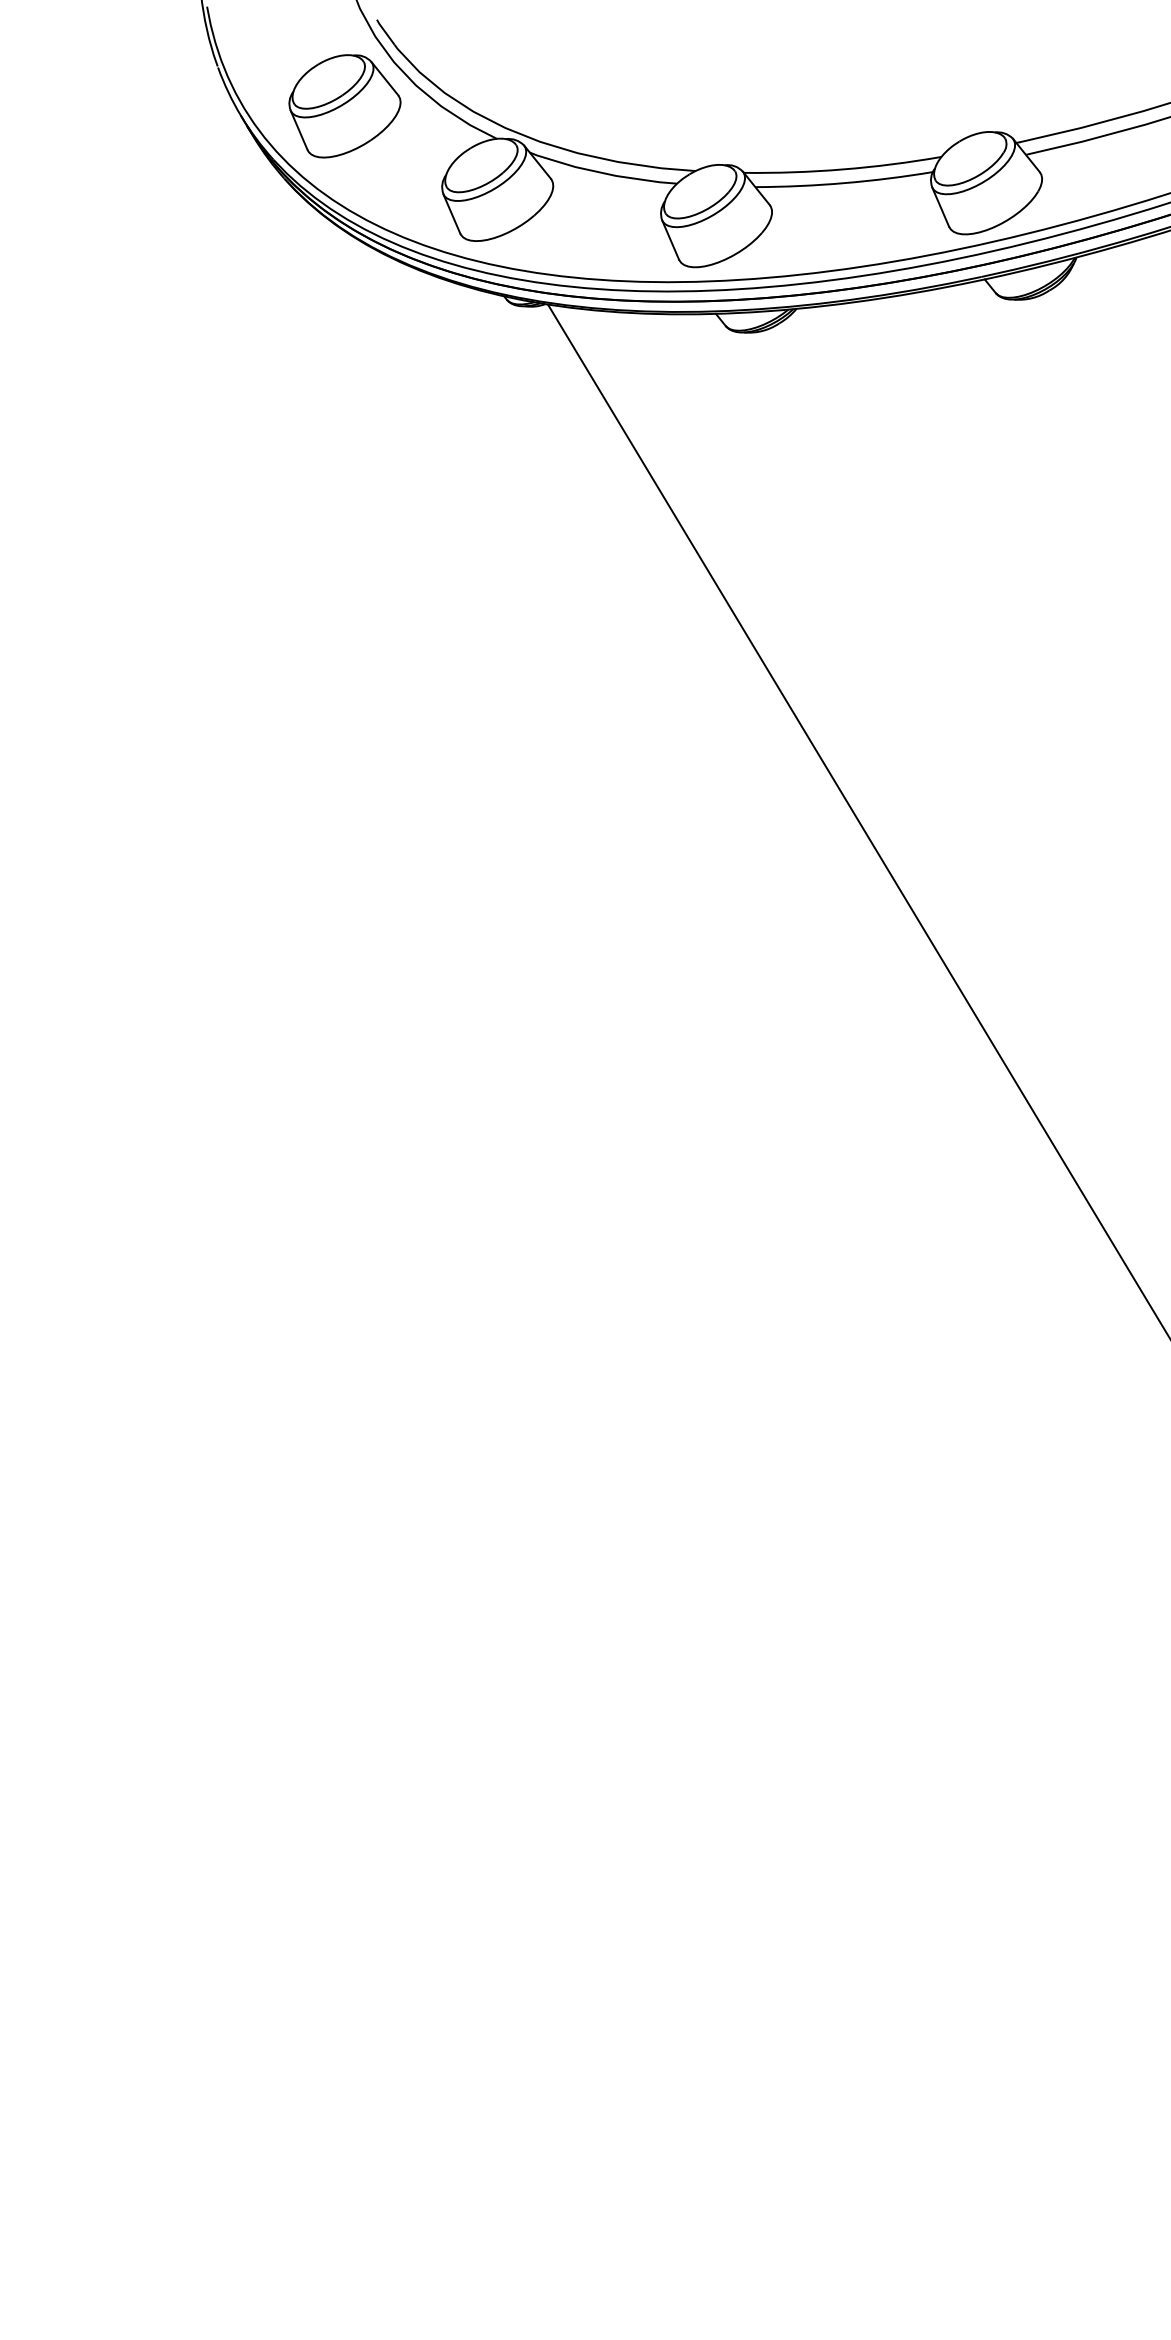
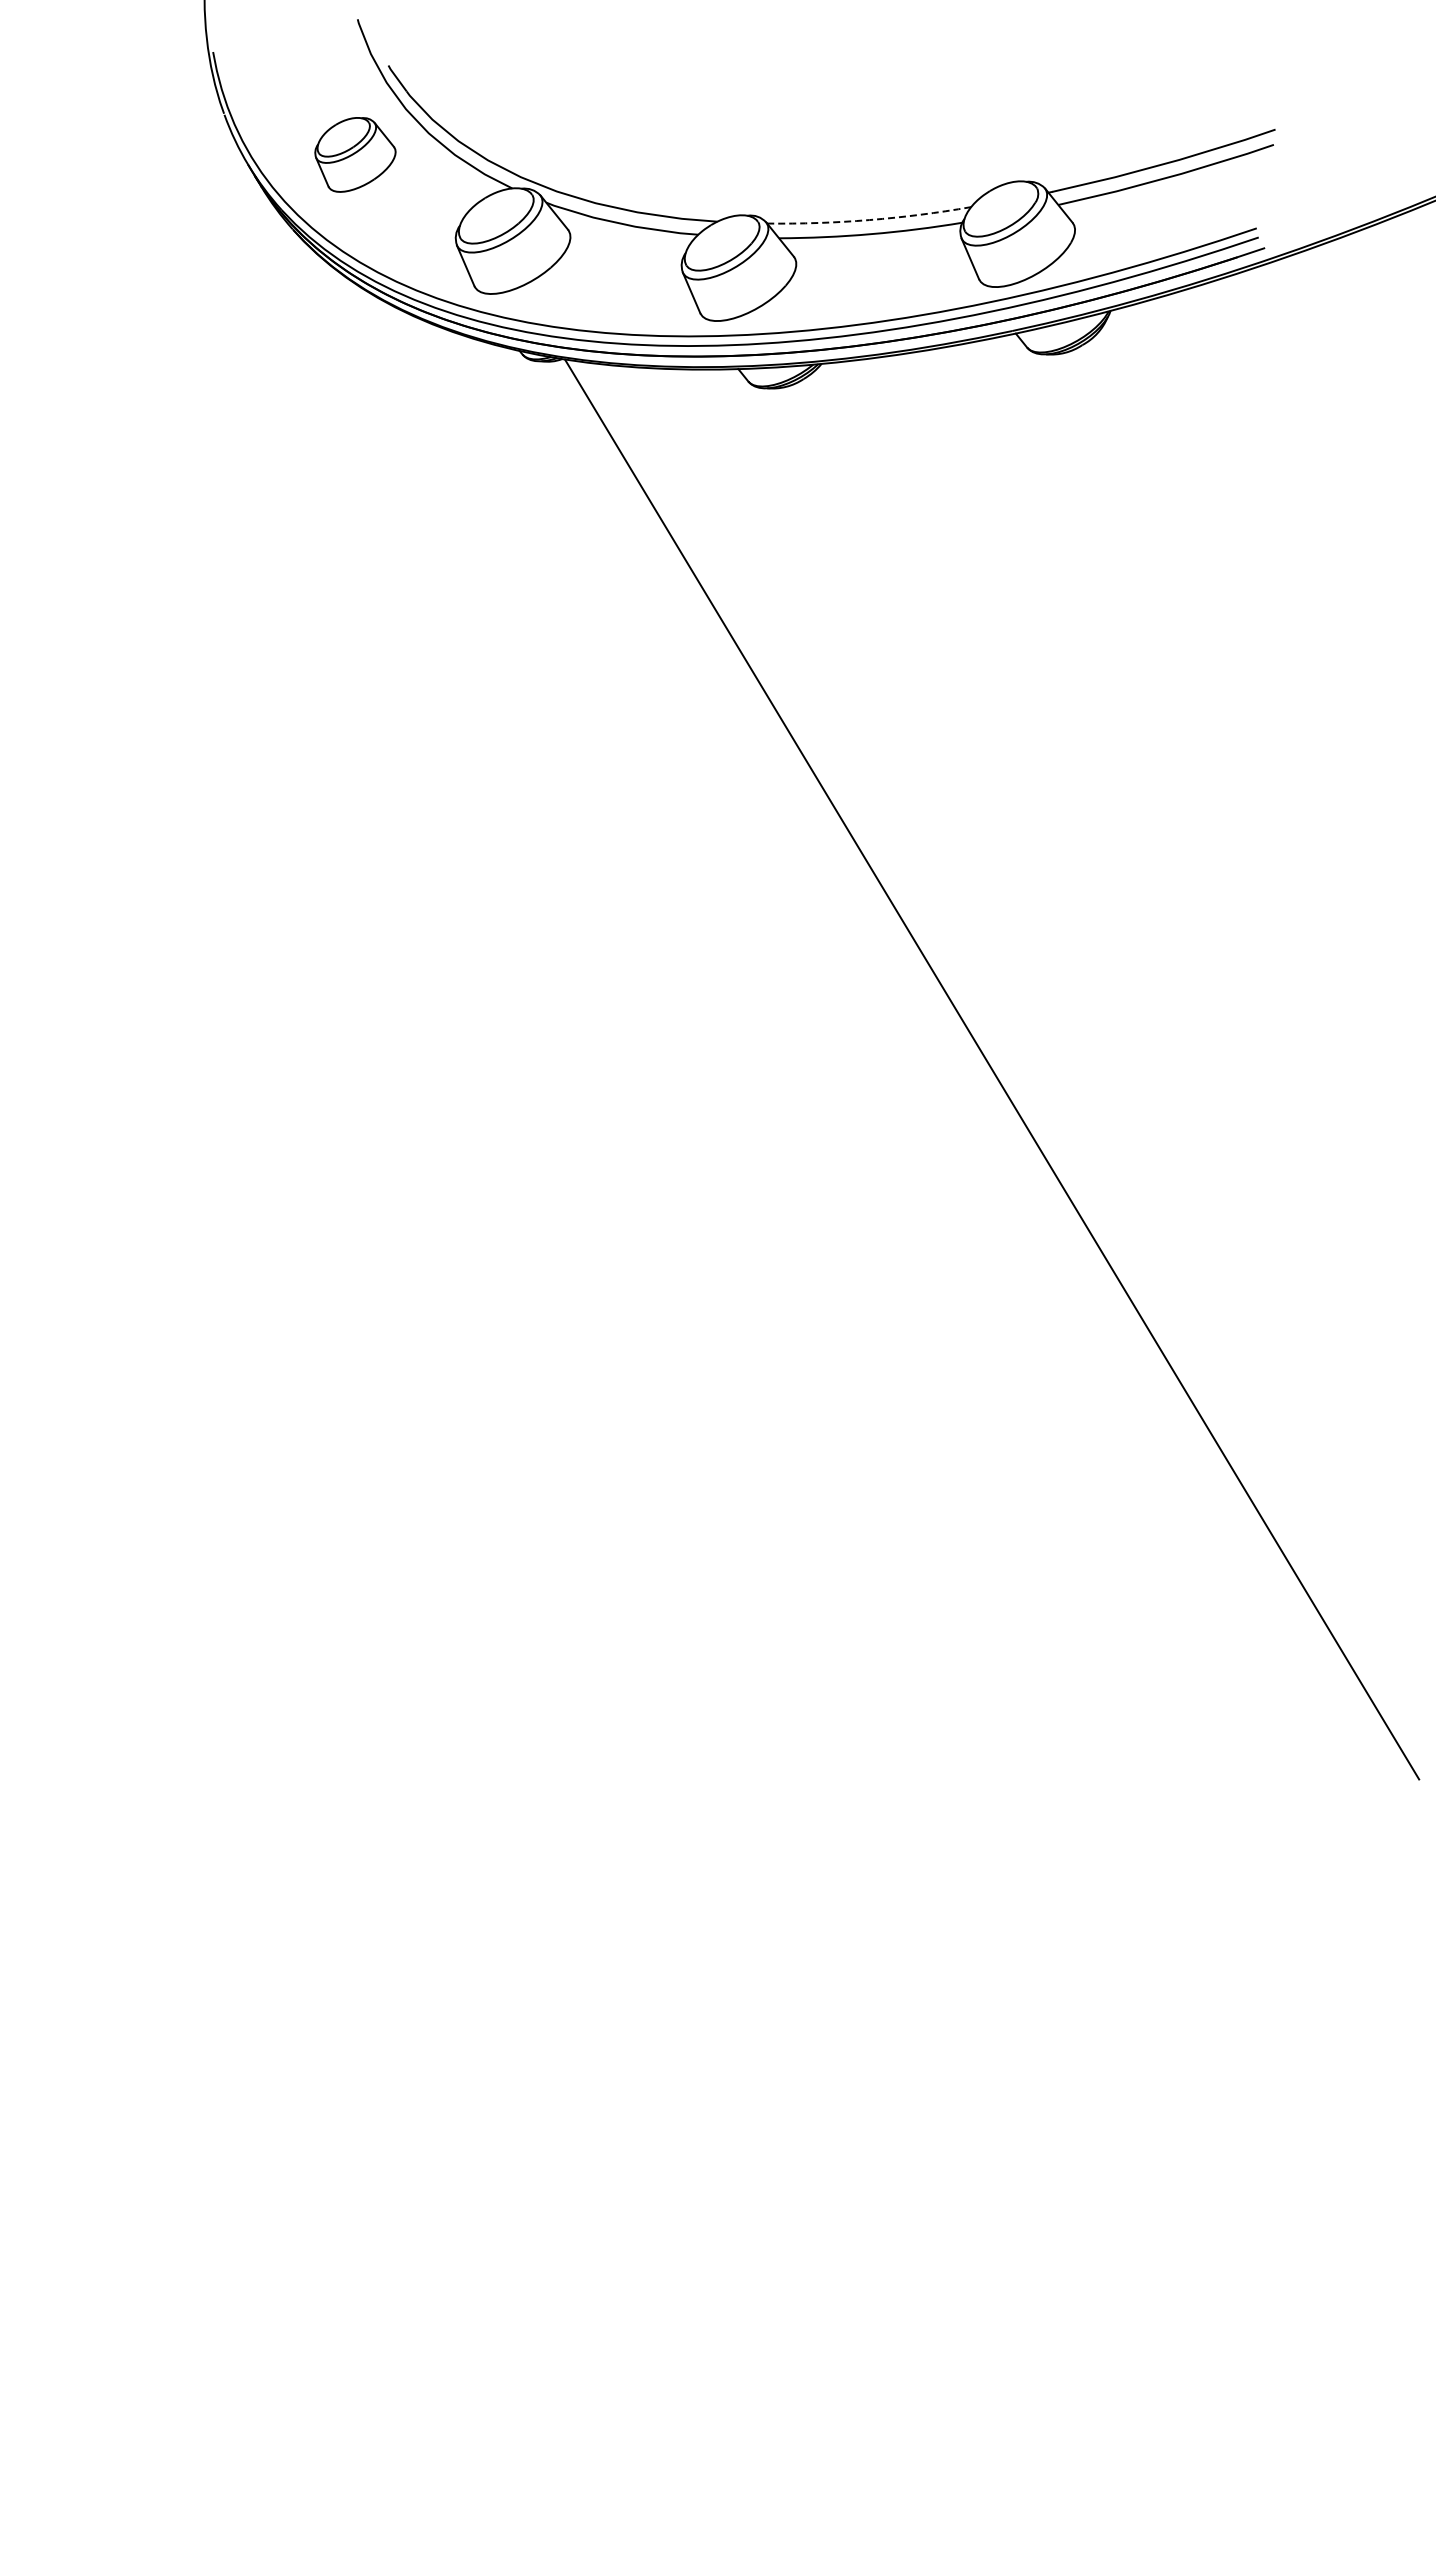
part: (345, 105) -> (355, 154), size x0.7
arc: (842, 169) -> (869, 220), solid -> dashed

